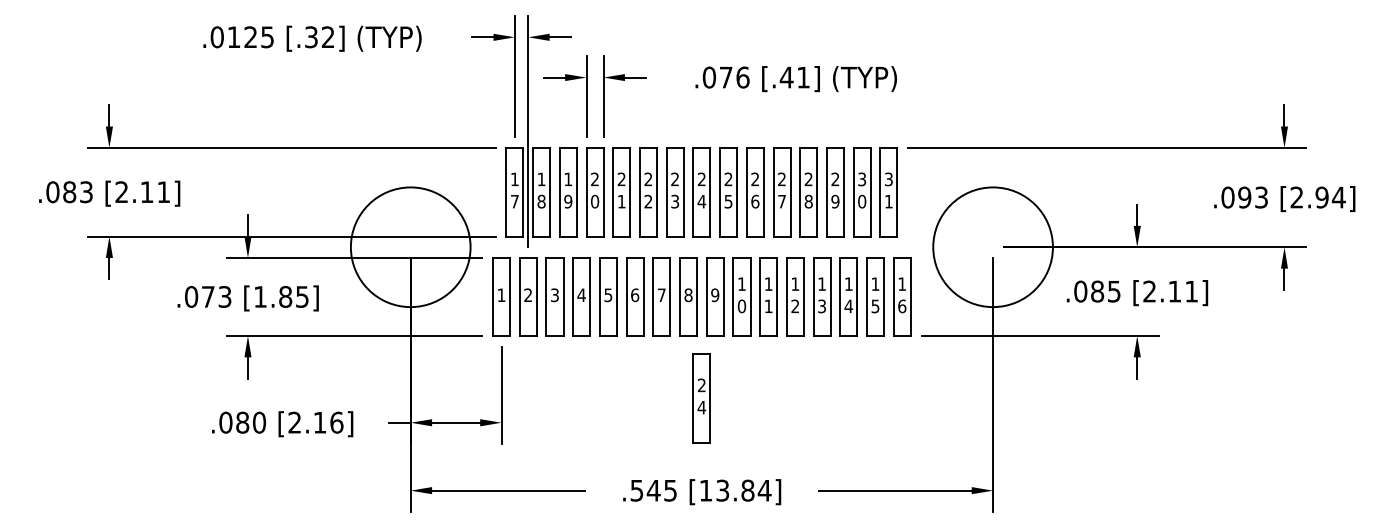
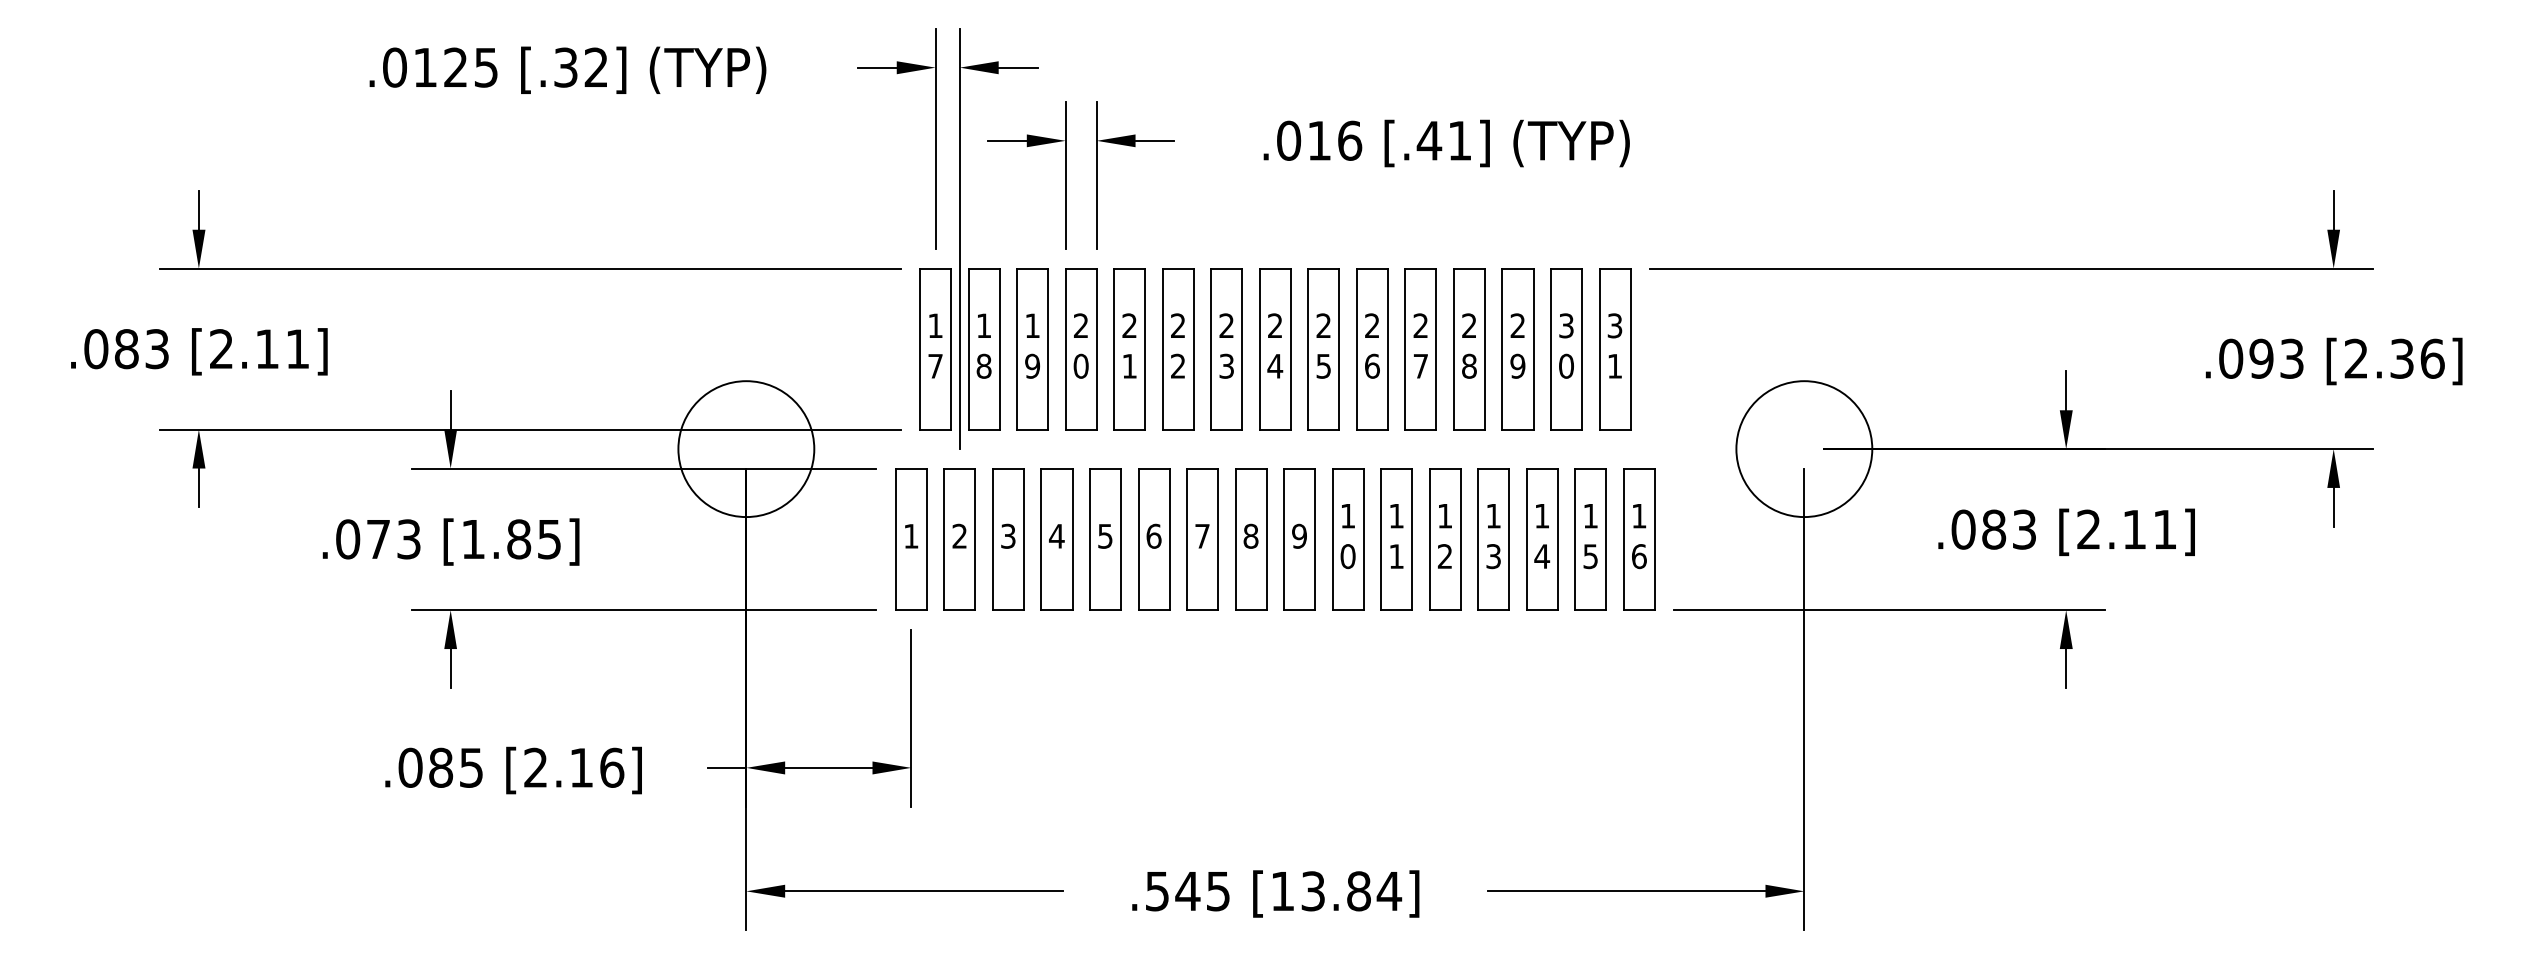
text: (726, 77) -> (1320, 140), .076 -> .016
text: (1330, 197) -> (2417, 358), [2.94] -> [2.36]
circle: (410, 246) -> (745, 447), size x0.62
circle: (992, 246) -> (1803, 447), size x0.62
text: (1114, 290) -> (2024, 527), .085 -> .083
part: (701, 398) -> (1274, 723), removed
text: (259, 422) -> (471, 767), .080 -> .085

